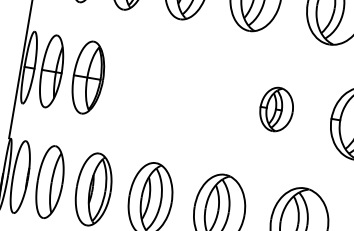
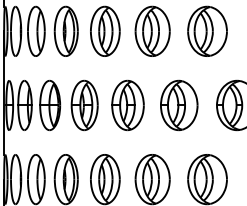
part: (138, 84) -> (84, 104), added
part: (201, 95) -> (127, 104), added
part: (276, 109) -> (179, 105), size x1.67

